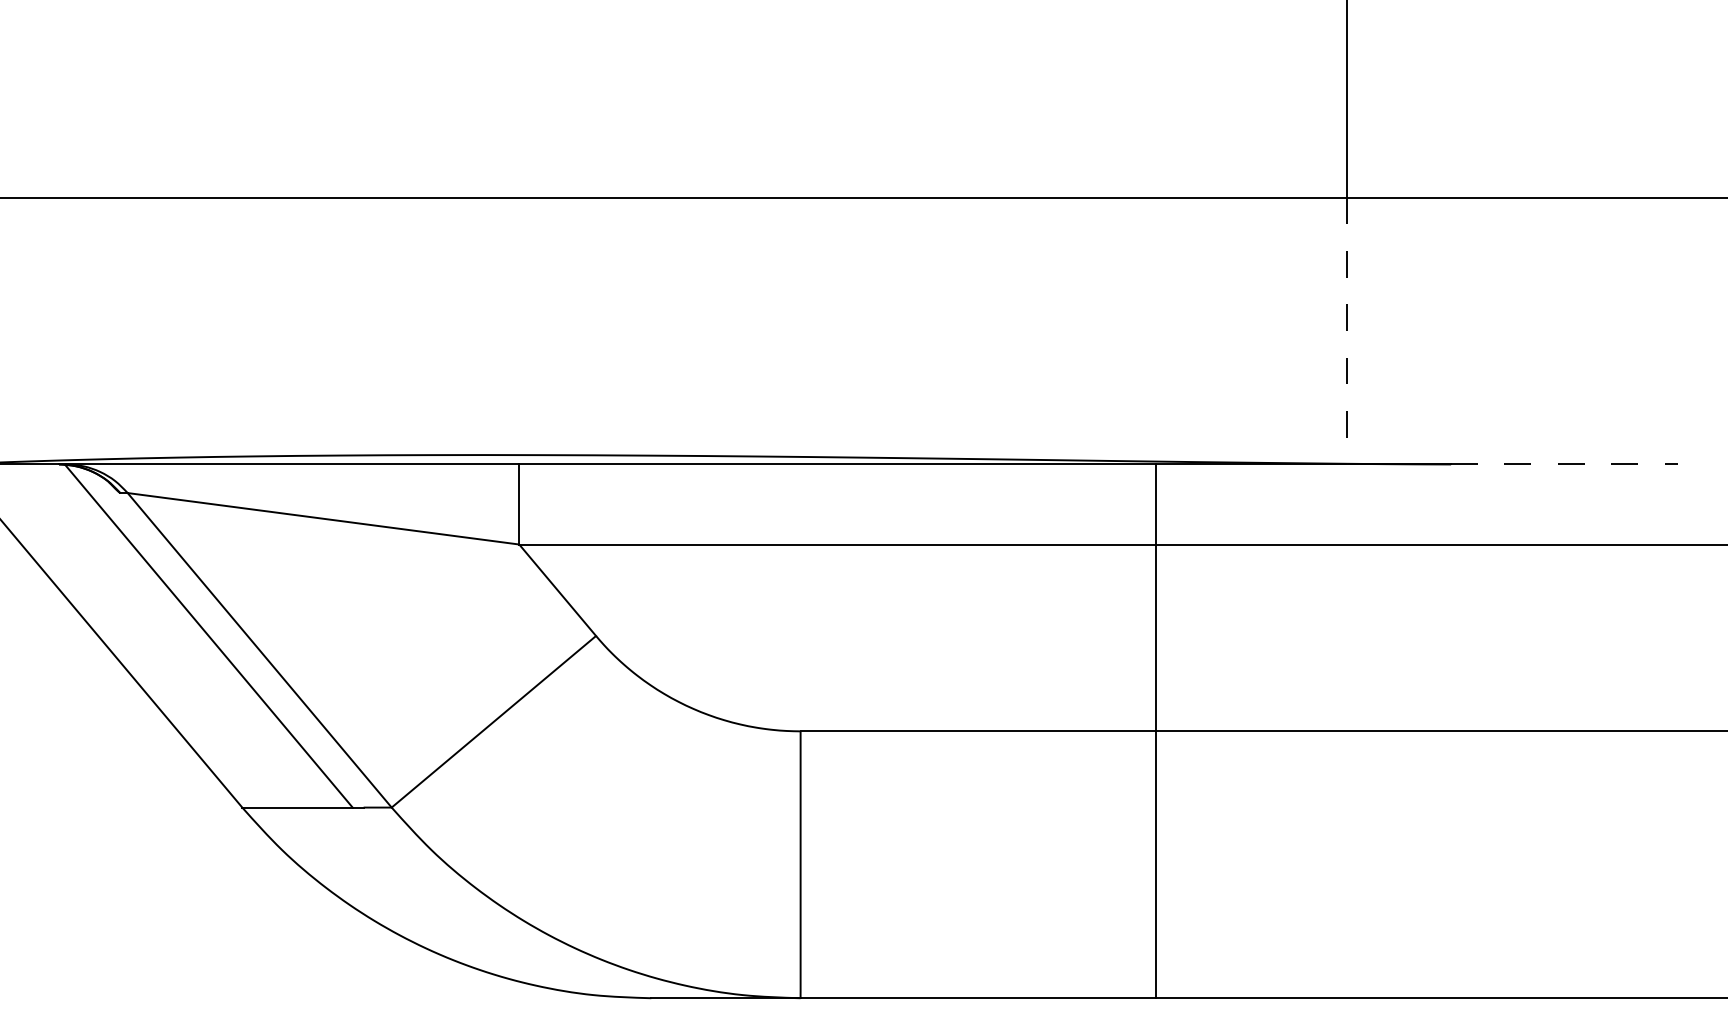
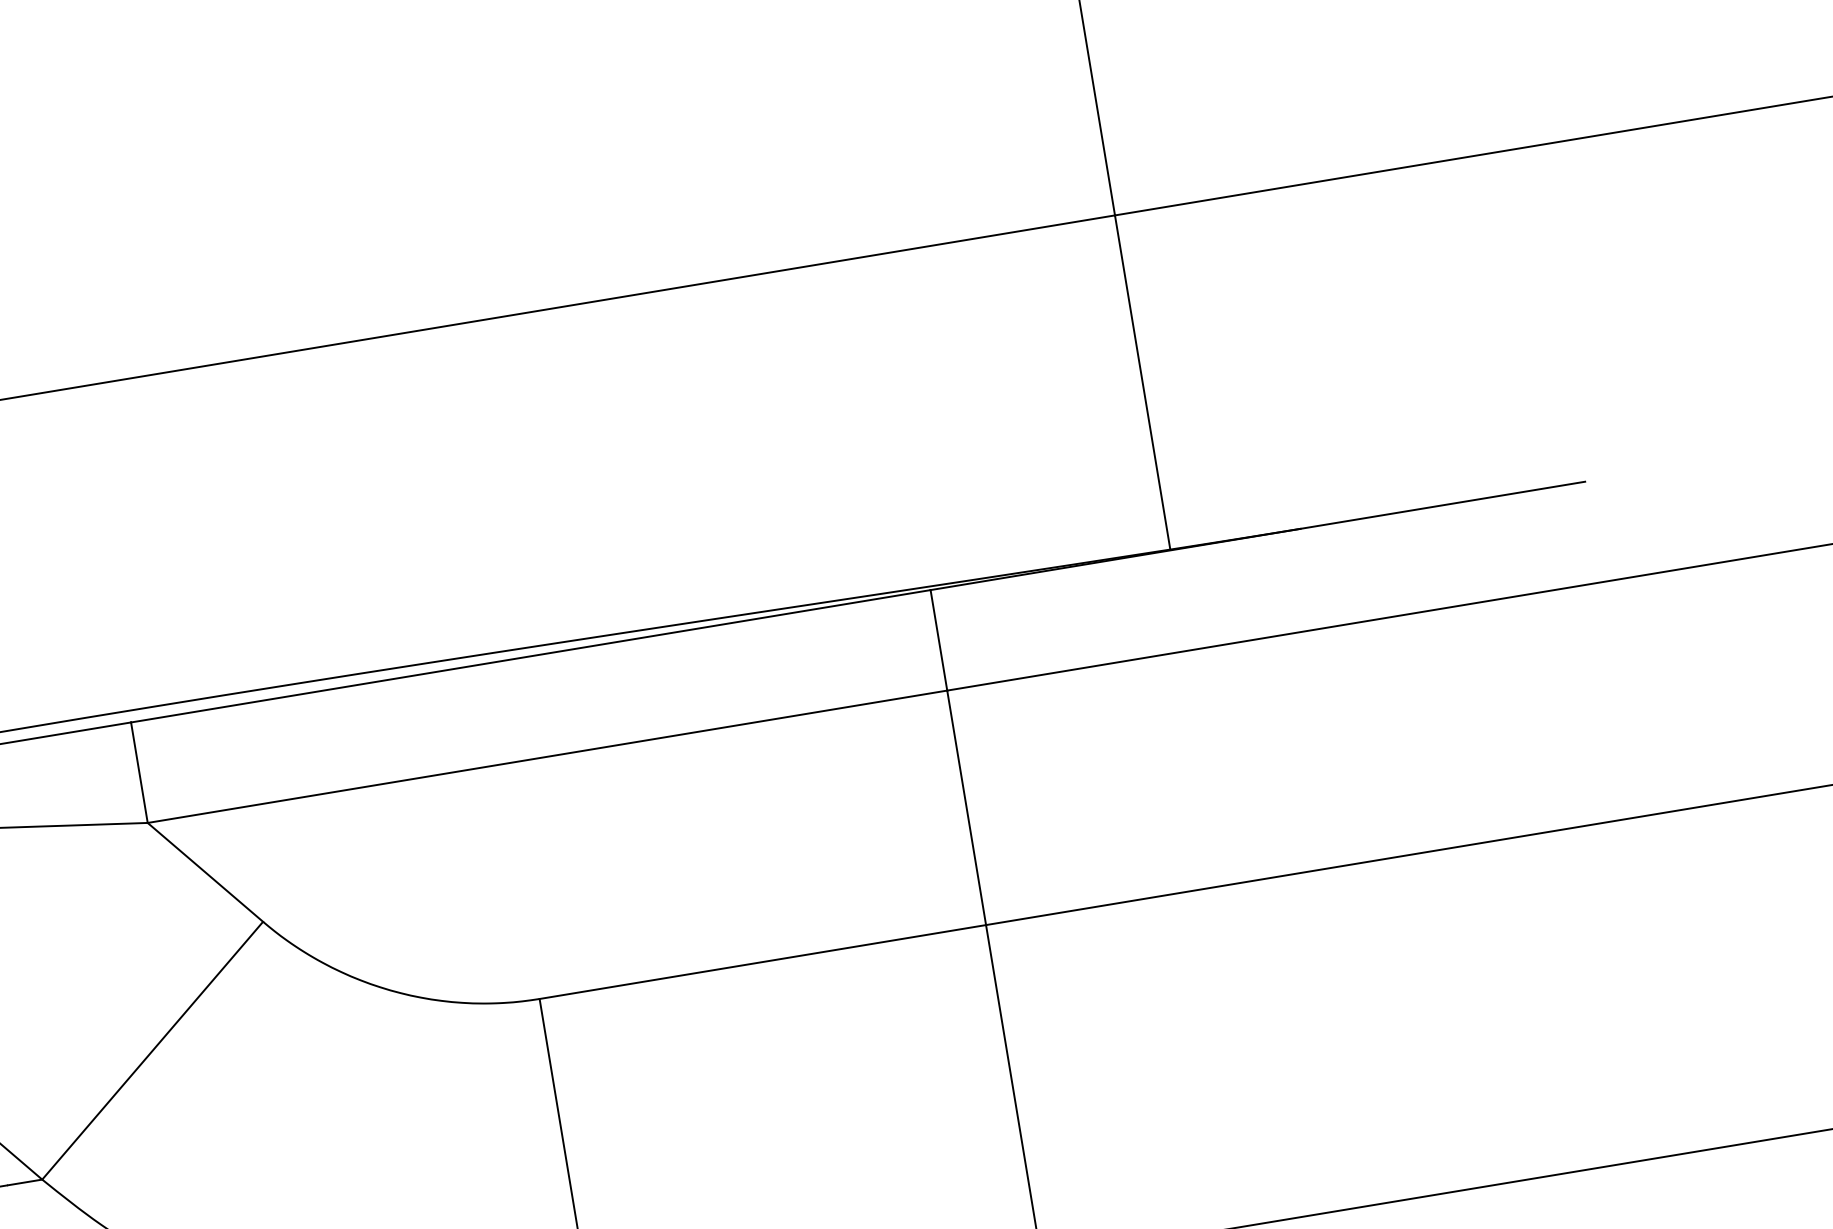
line: (1347, 331) -> (1142, 383), dashed -> solid
line: (1564, 464) -> (1442, 505), dashed -> solid

